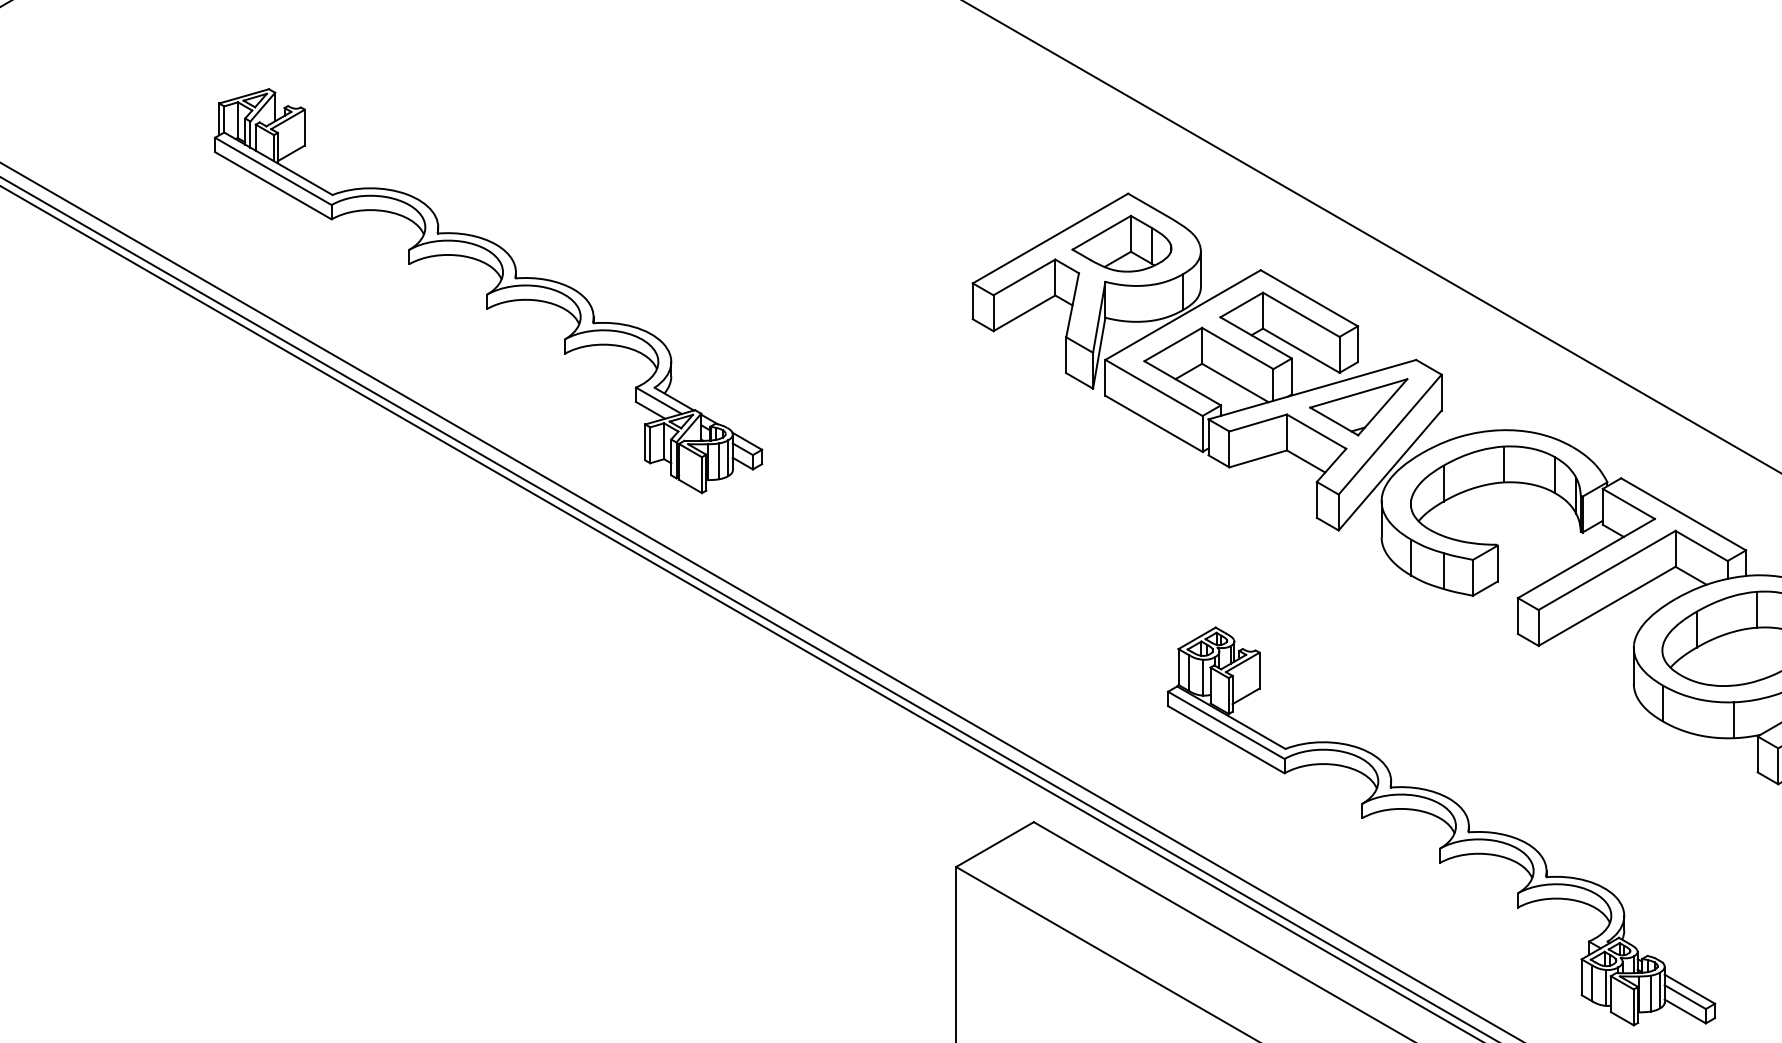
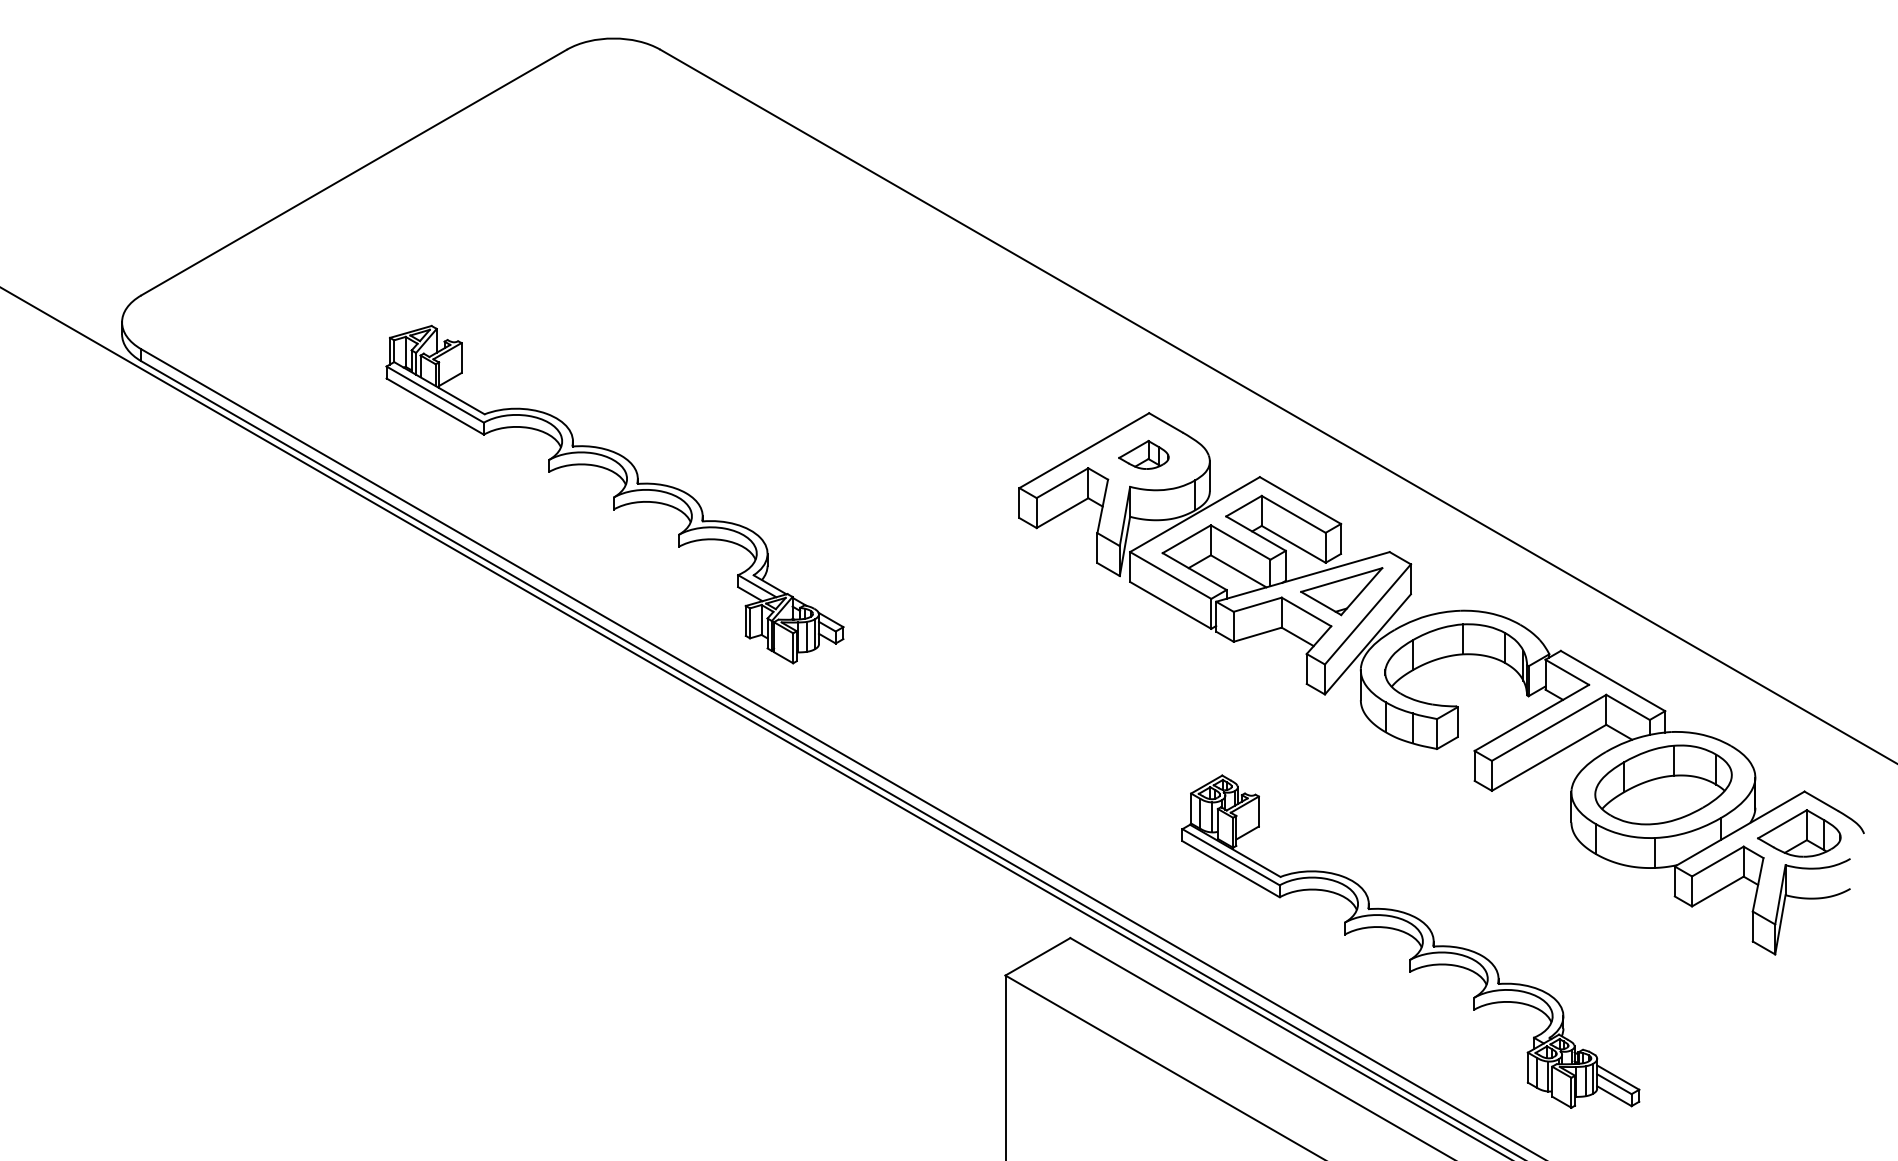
part: (1121, 243) -> (1143, 454), size x0.6

